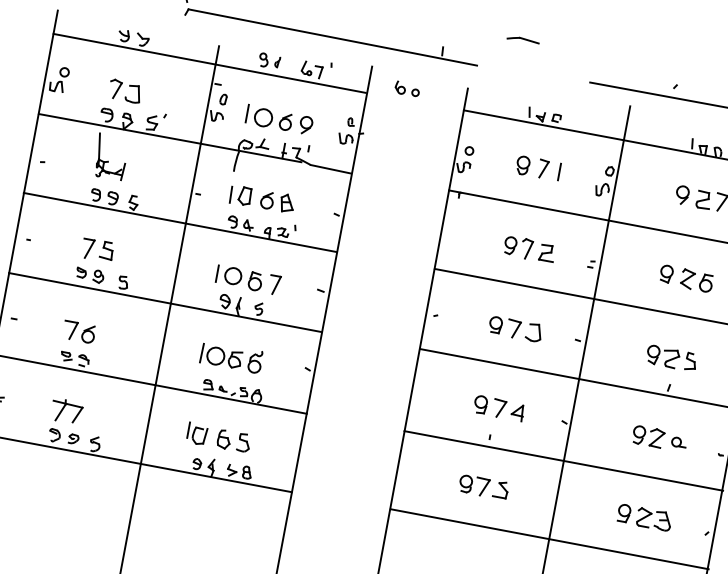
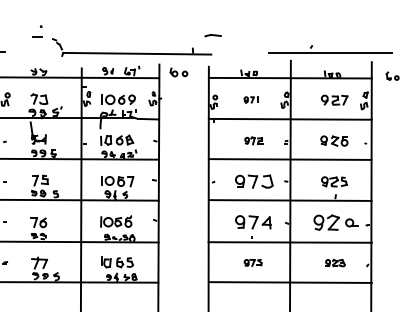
line: (522, 39) -> (212, 35), moved
part: (406, 88) -> (178, 72), size x1.4
part: (537, 167) -> (250, 99), size x0.6
part: (528, 248) -> (253, 140), size x0.7
part: (515, 329) -> (254, 181), size x1.4
part: (499, 408) -> (253, 222), size x1.4
part: (659, 438) -> (335, 222), size x1.6
part: (484, 486) -> (253, 262), size x0.7
part: (645, 516) -> (335, 262), size x0.7

